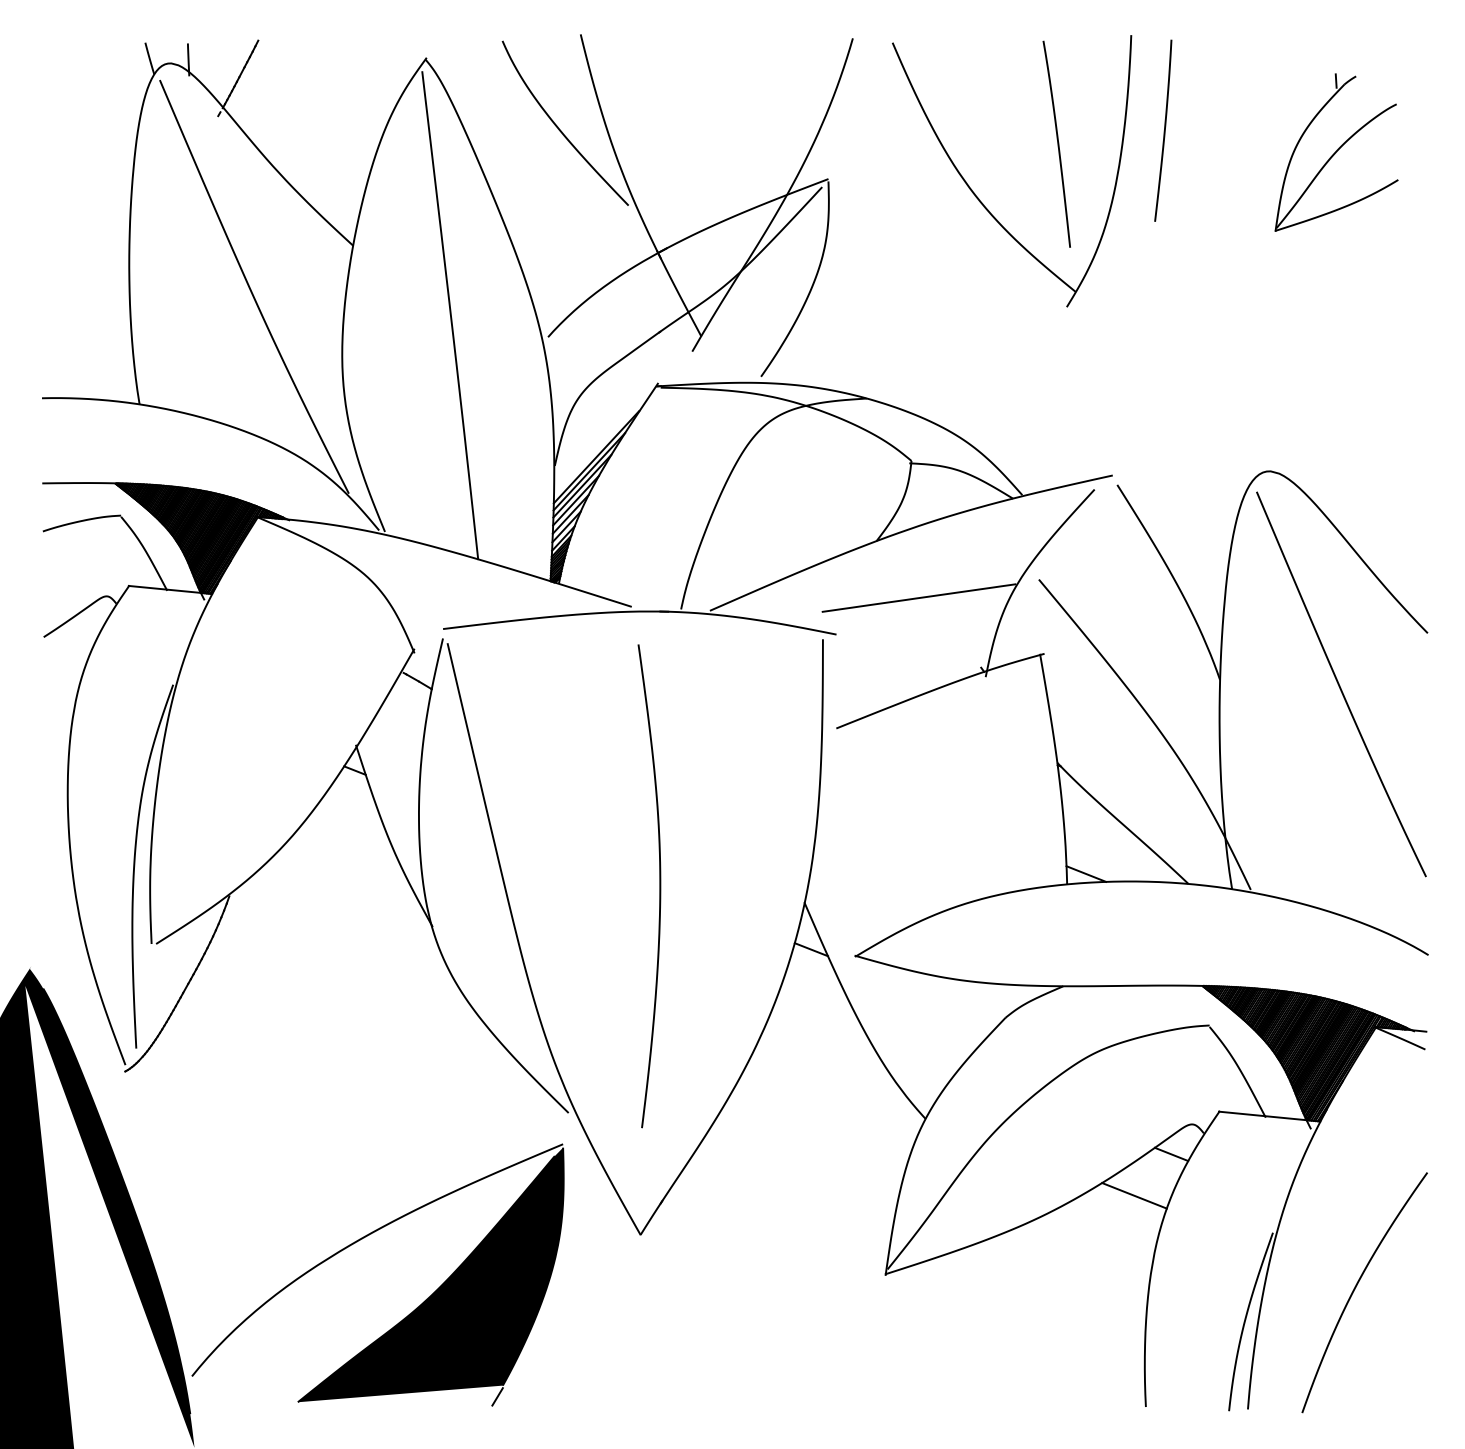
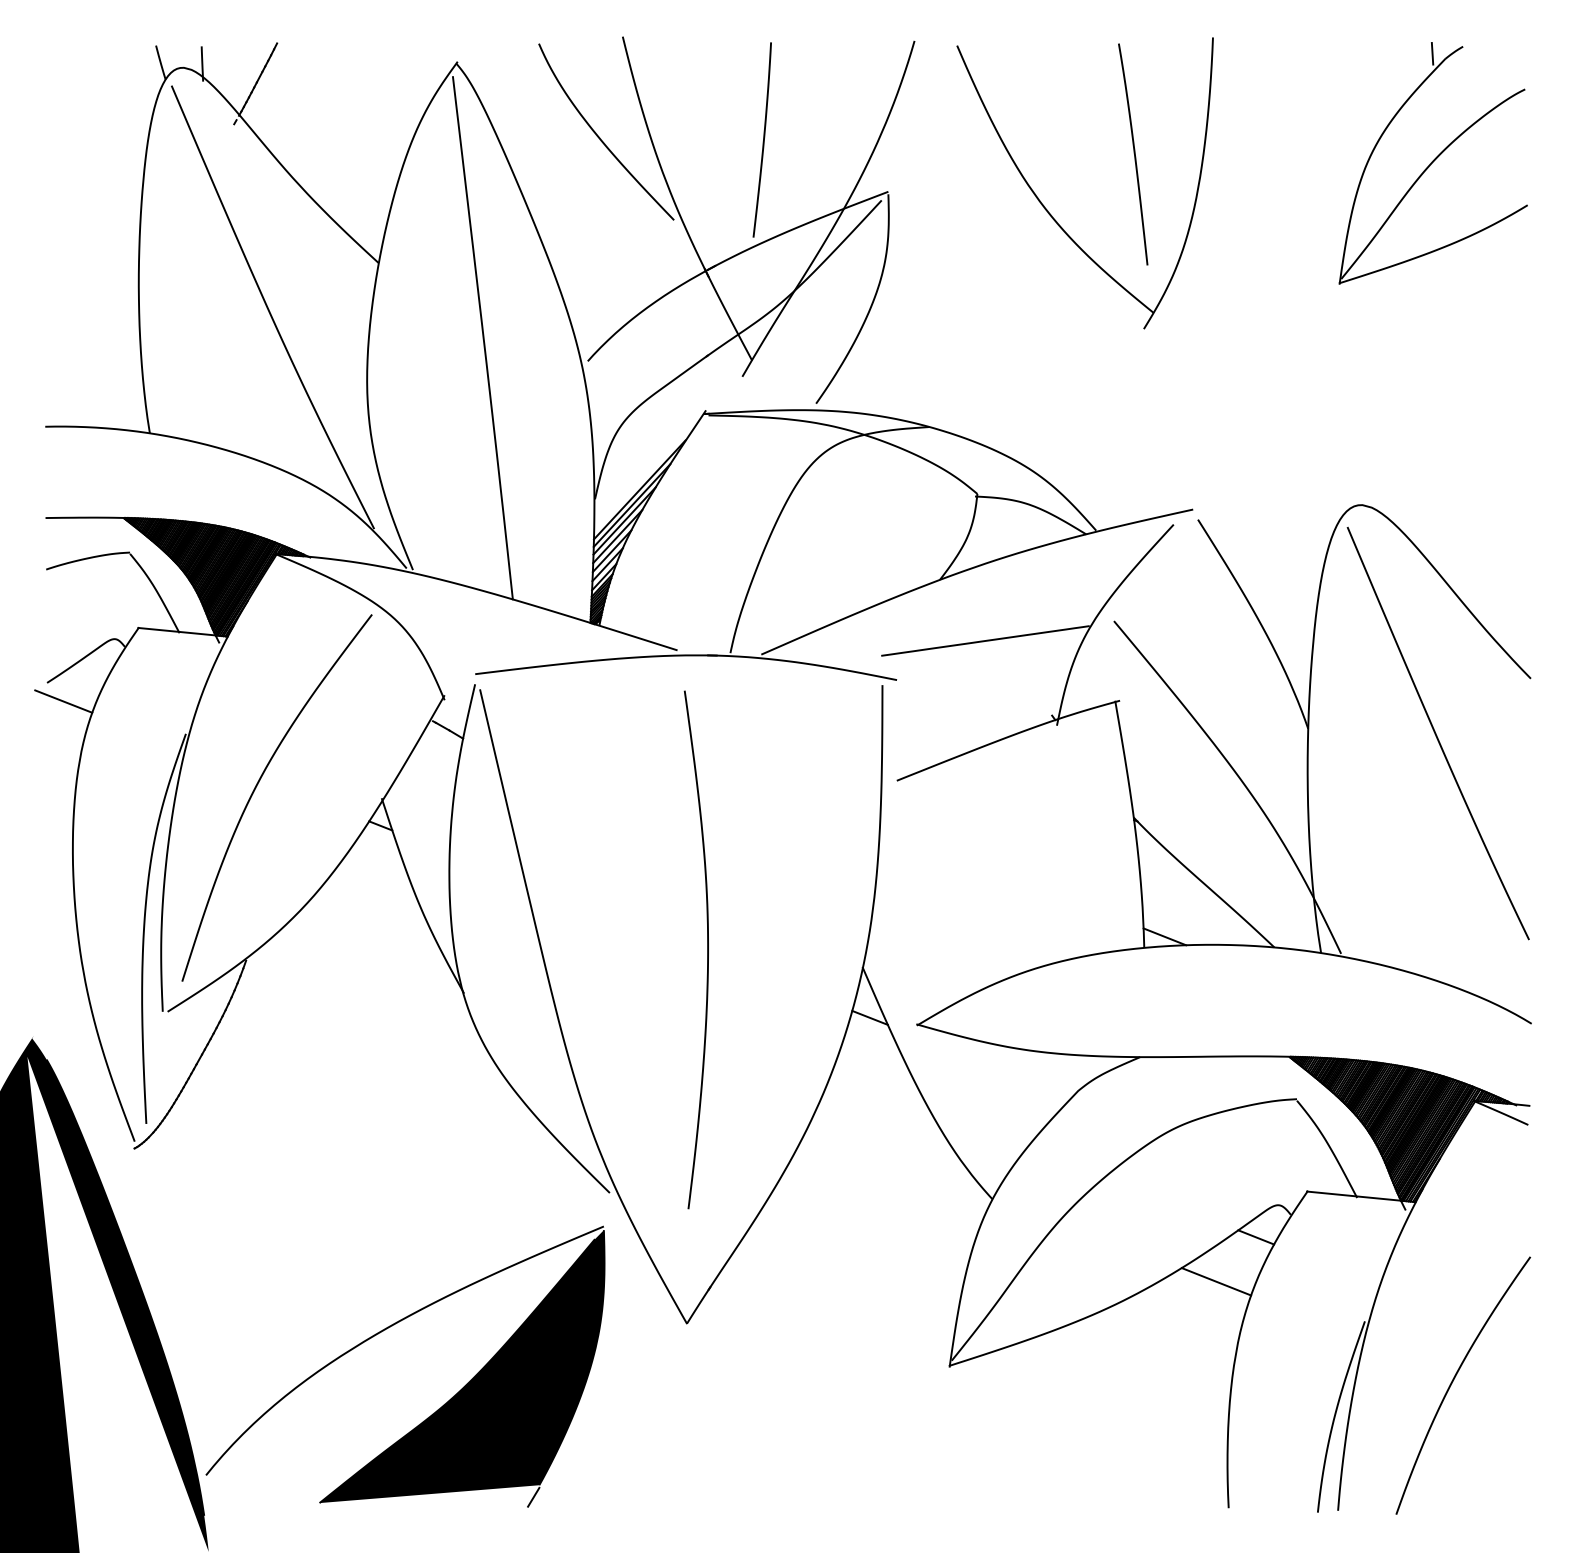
curve: (1164, 130) -> (763, 139), moved
part: (1336, 152) -> (1432, 163), size x1.43
line: (59, 654) -> (63, 701), added
curve: (239, 735) -> (256, 788), added

